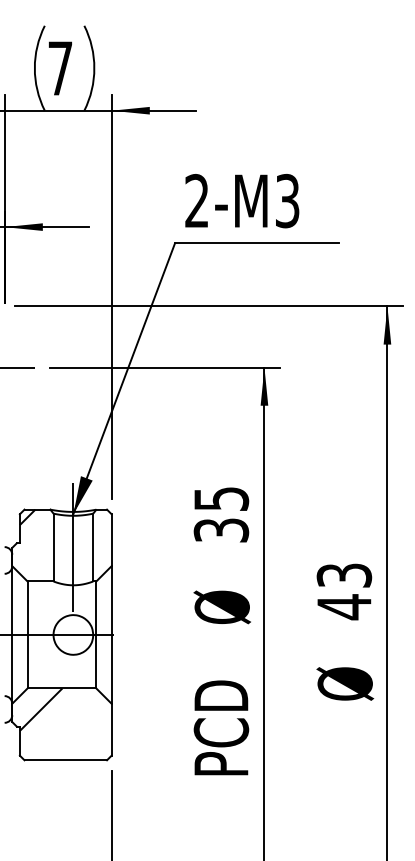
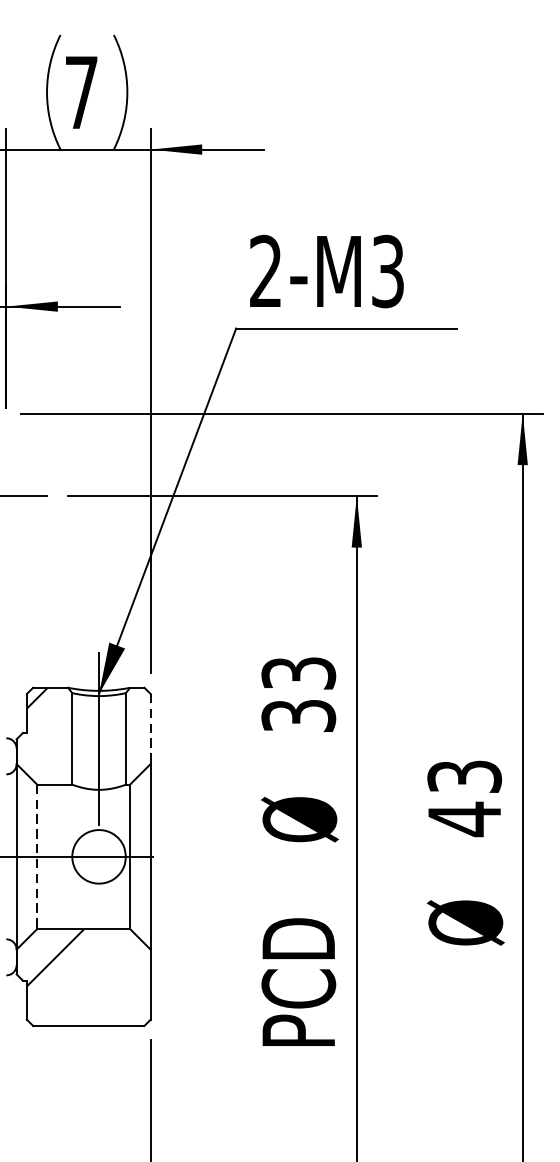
text: (220, 498) -> (297, 672), 35 -> 33
line: (111, 540) -> (150, 729), solid -> dashed
line: (27, 635) -> (37, 857), solid -> dashed

